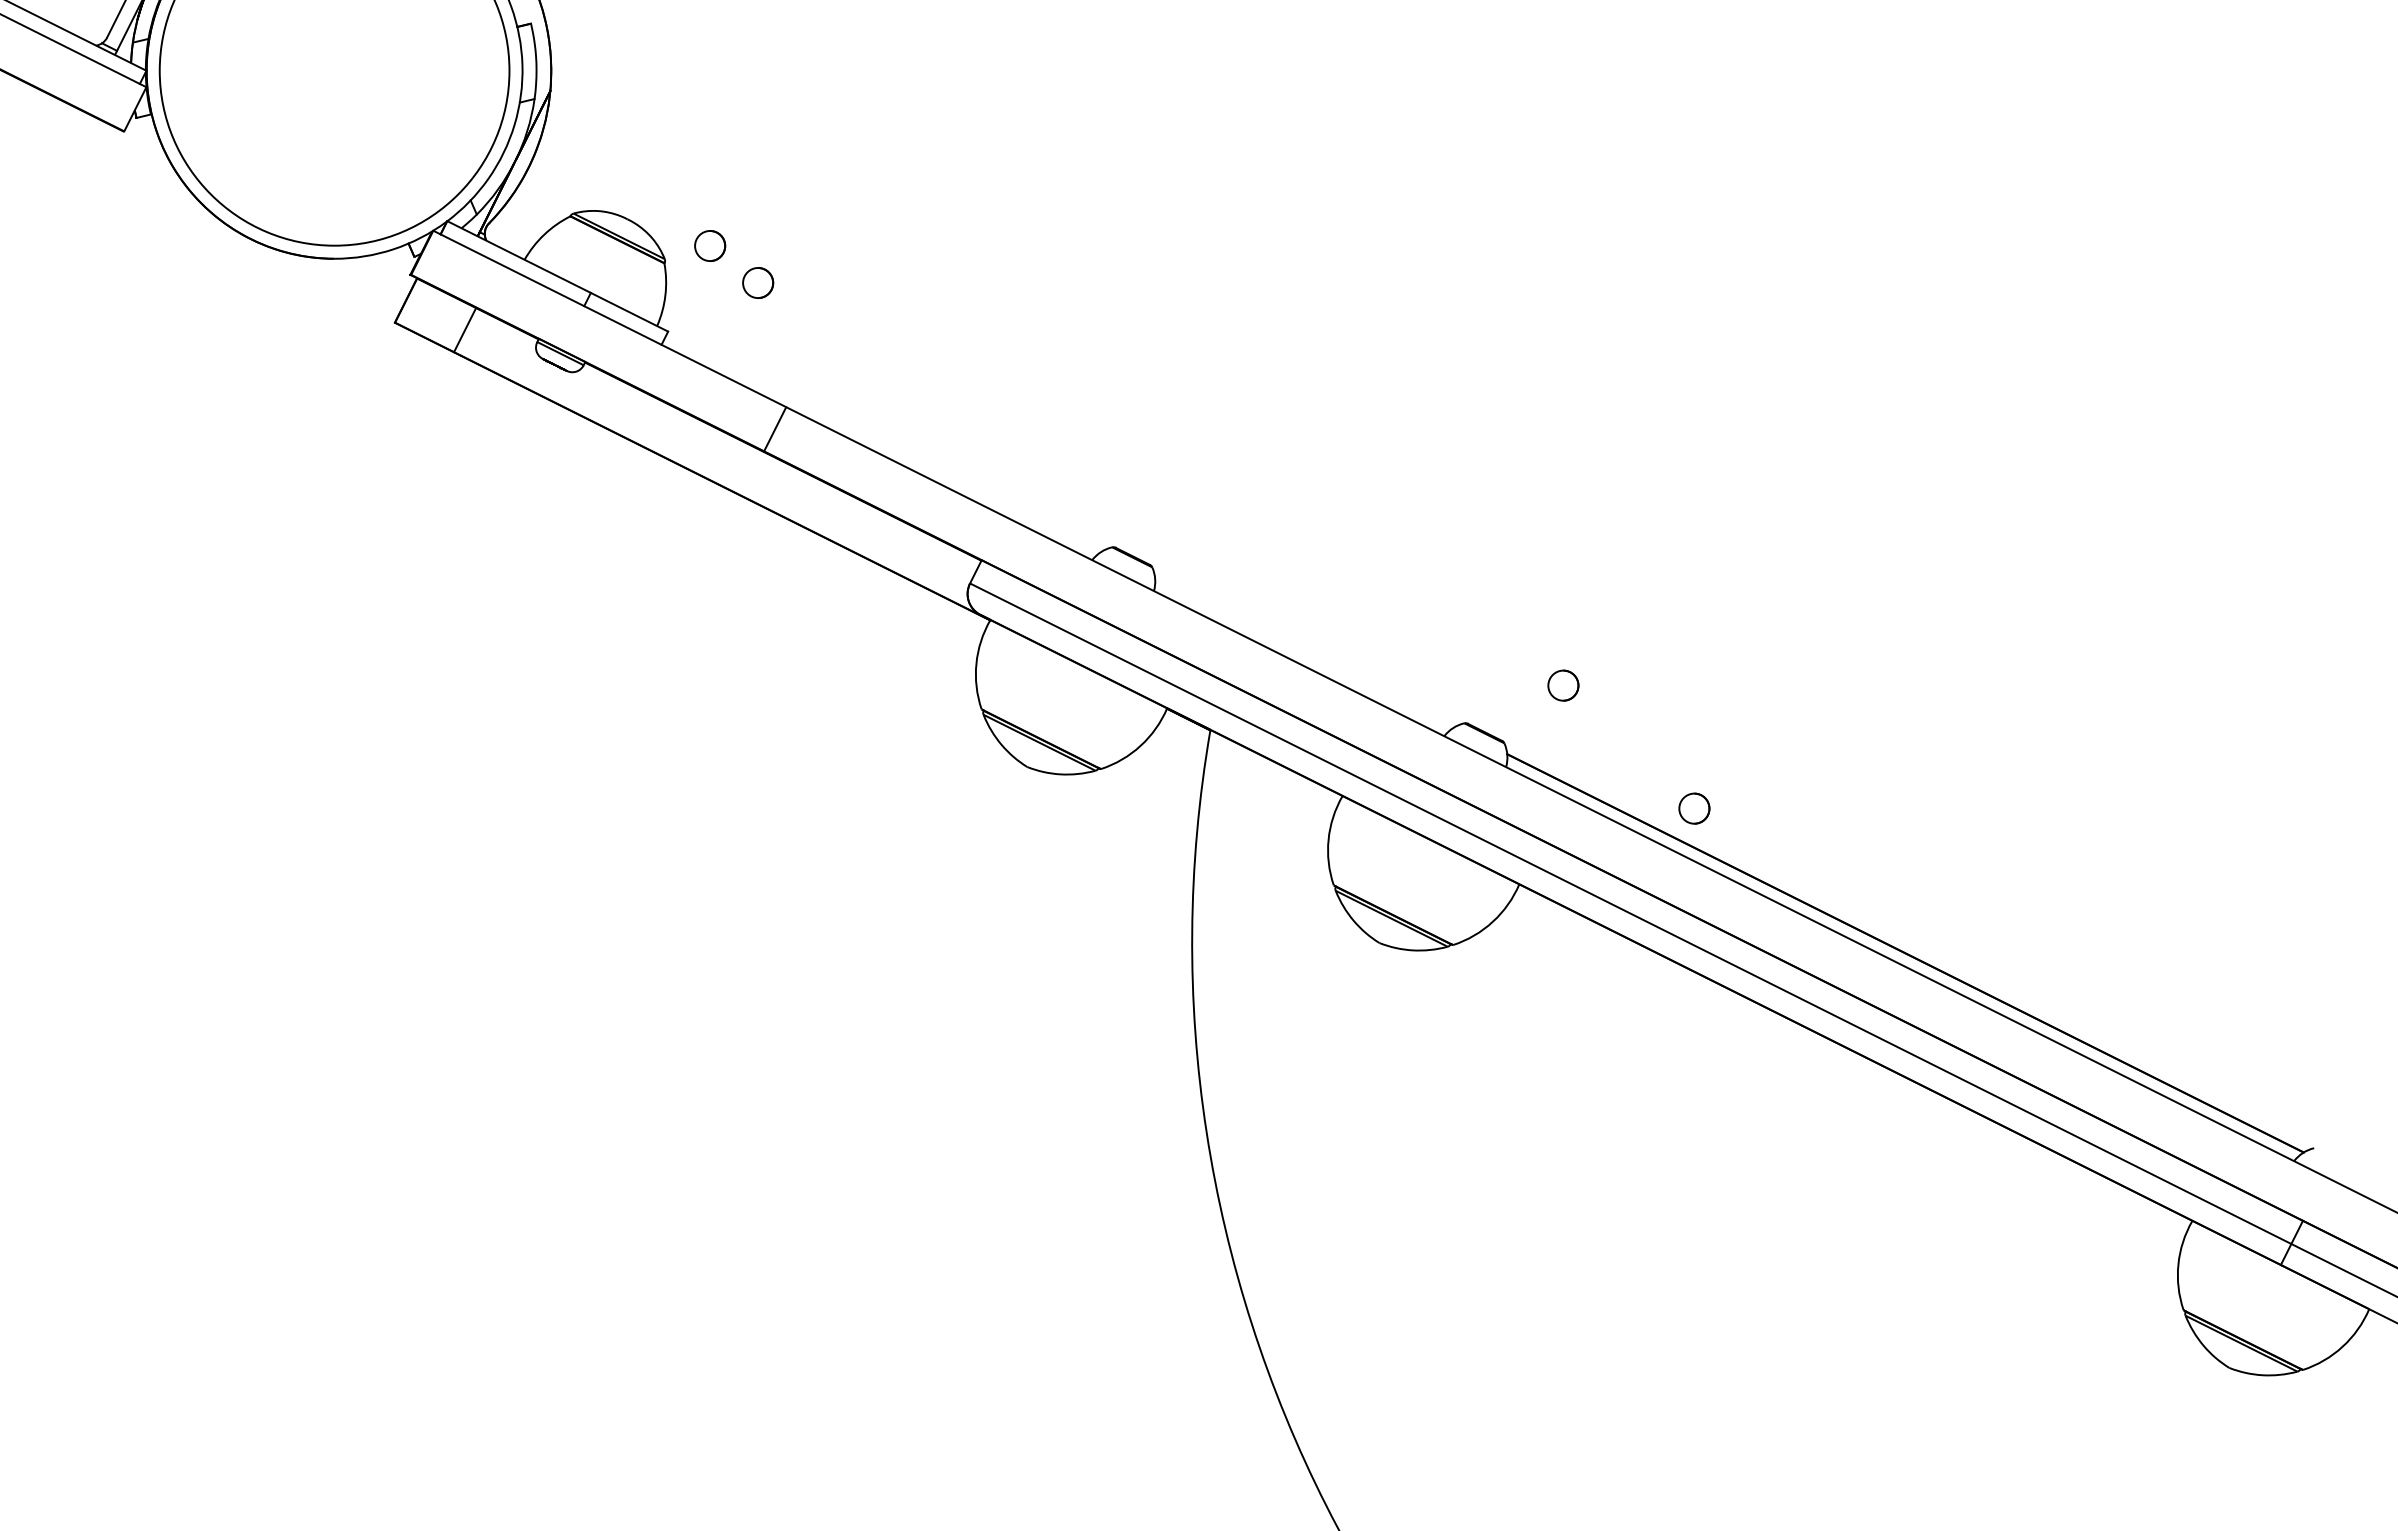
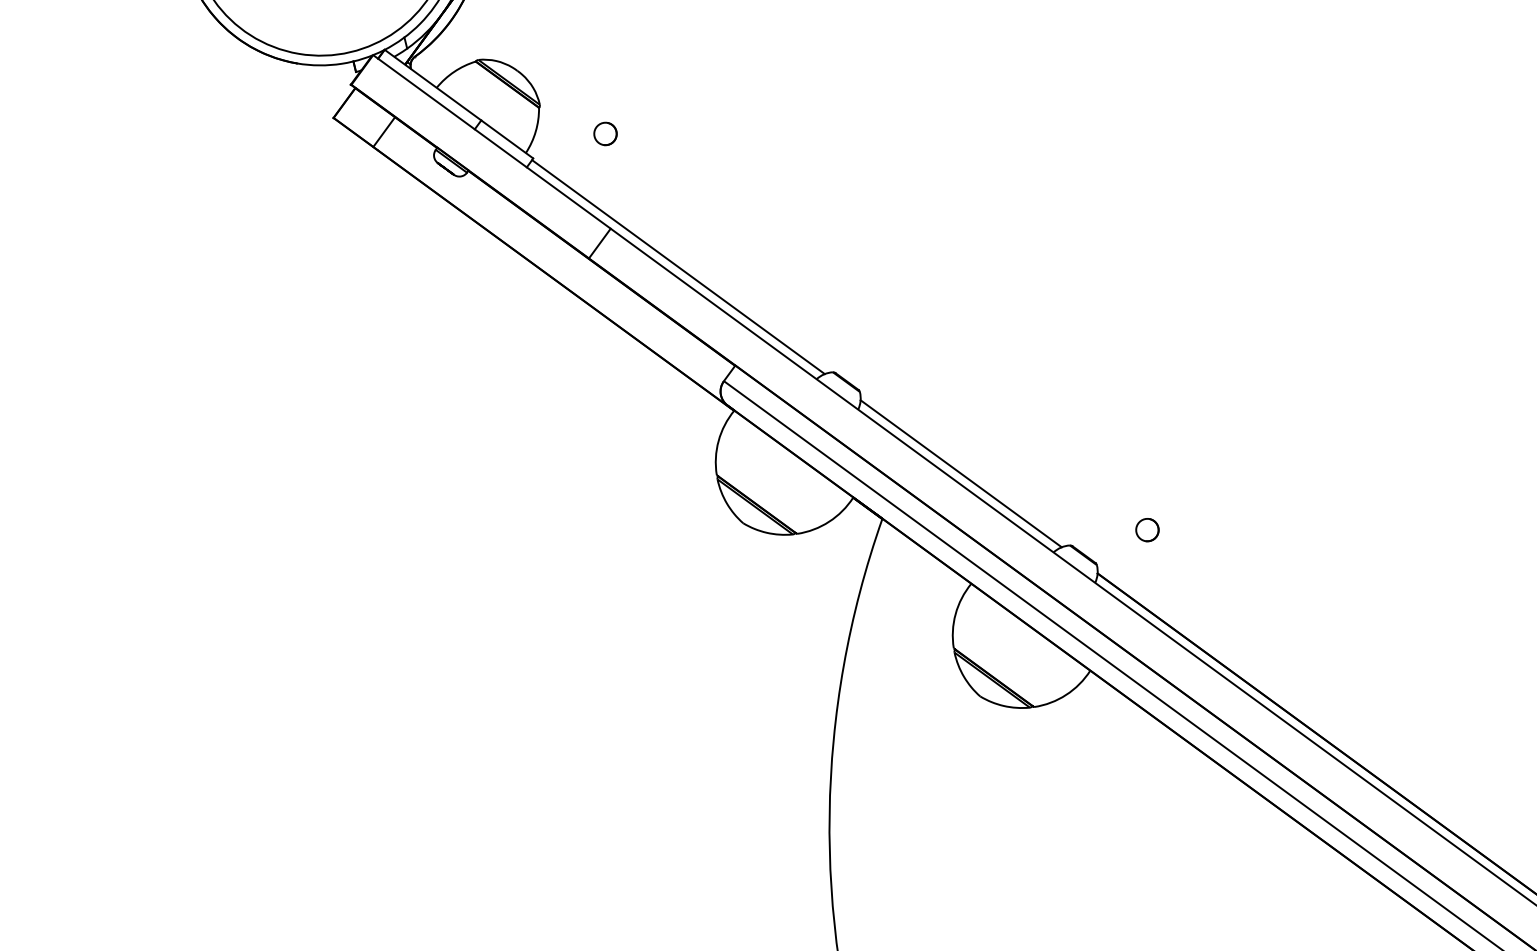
circle: (710, 245) -> (575, 100), removed
line: (883, 442) -> (677, 266), added
line: (1304, 652) -> (961, 473), added
circle: (1694, 808) -> (1228, 636), removed

